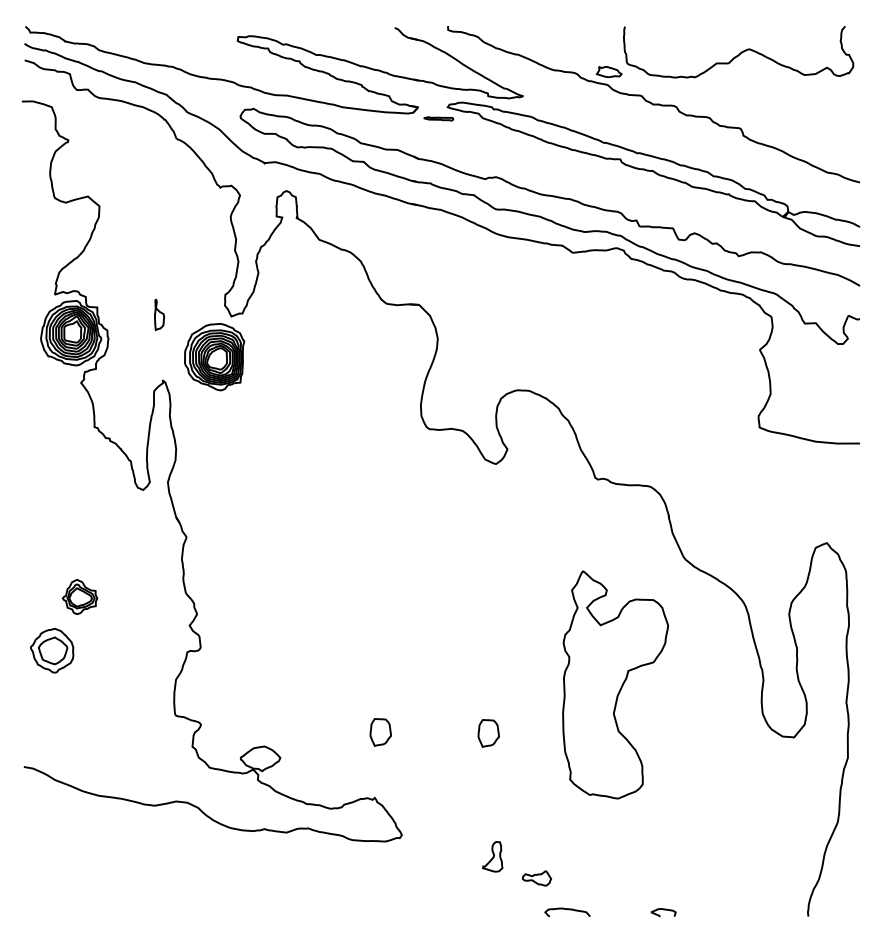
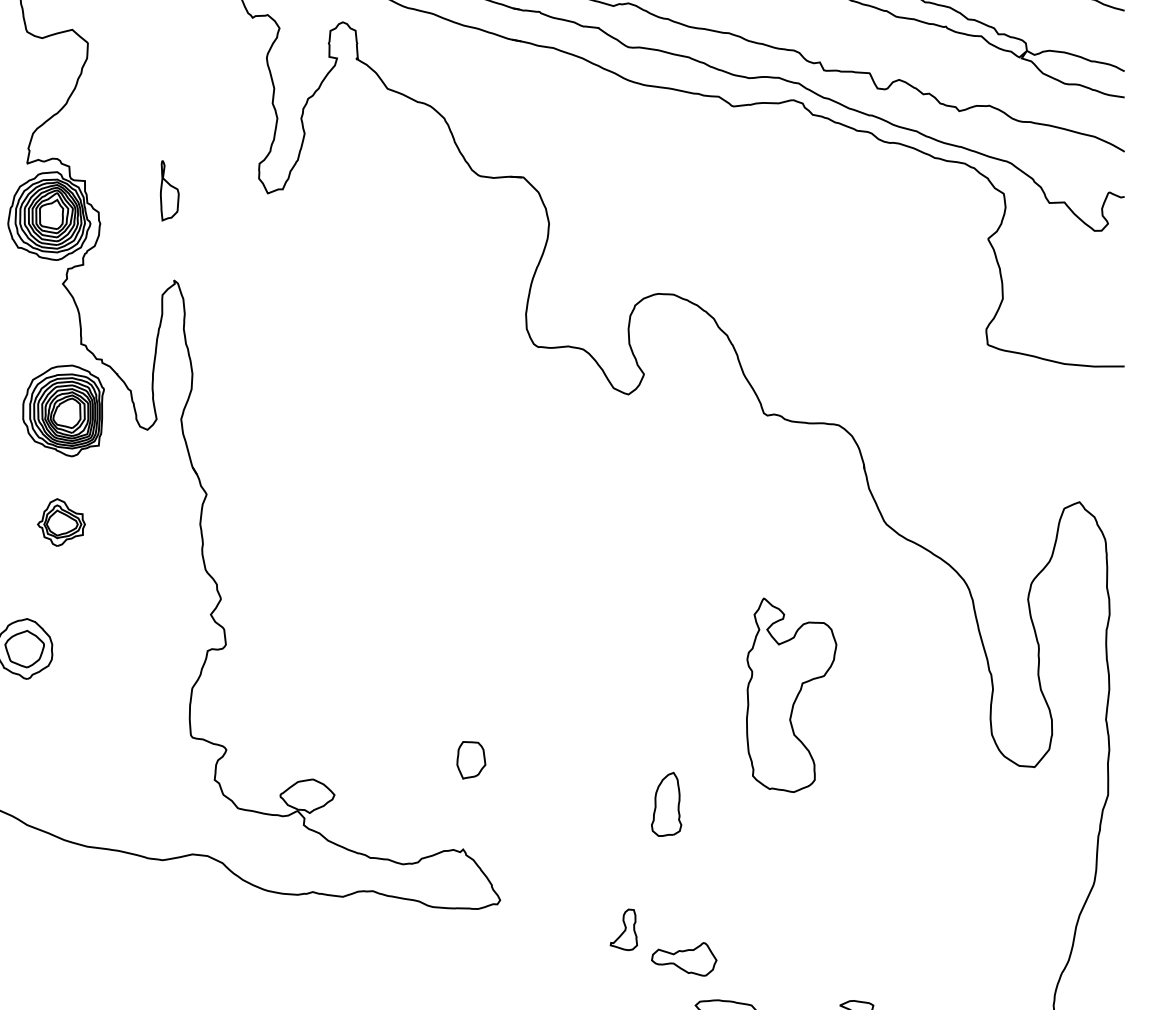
part: (159, 314) -> (169, 190), size x1.43
part: (214, 357) -> (63, 411), moved
part: (79, 596) -> (60, 521), moved
part: (615, 684) -> (791, 694), size x0.62
part: (488, 733) -> (618, 761), removed
part: (523, 764) -> (665, 803), added
part: (536, 878) -> (683, 959), size x1.67

